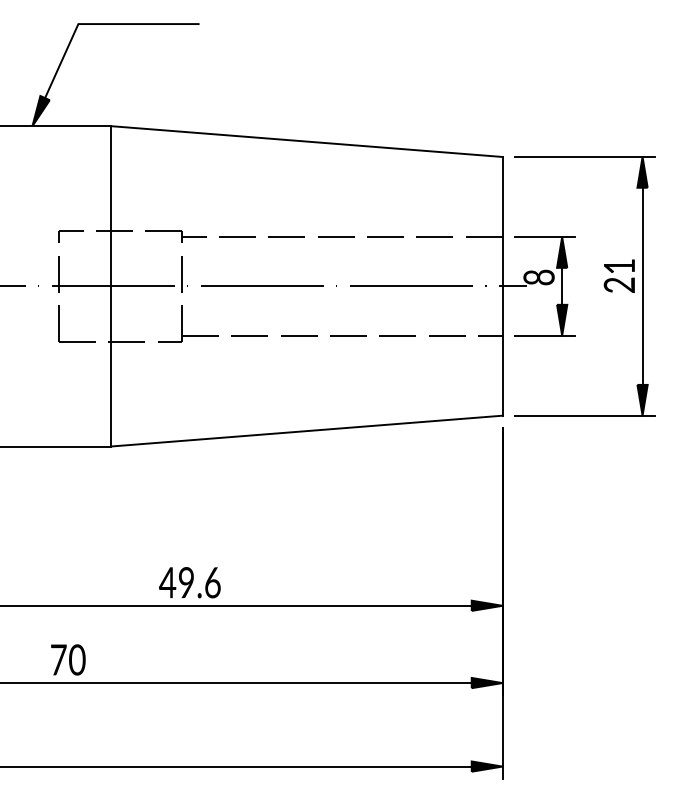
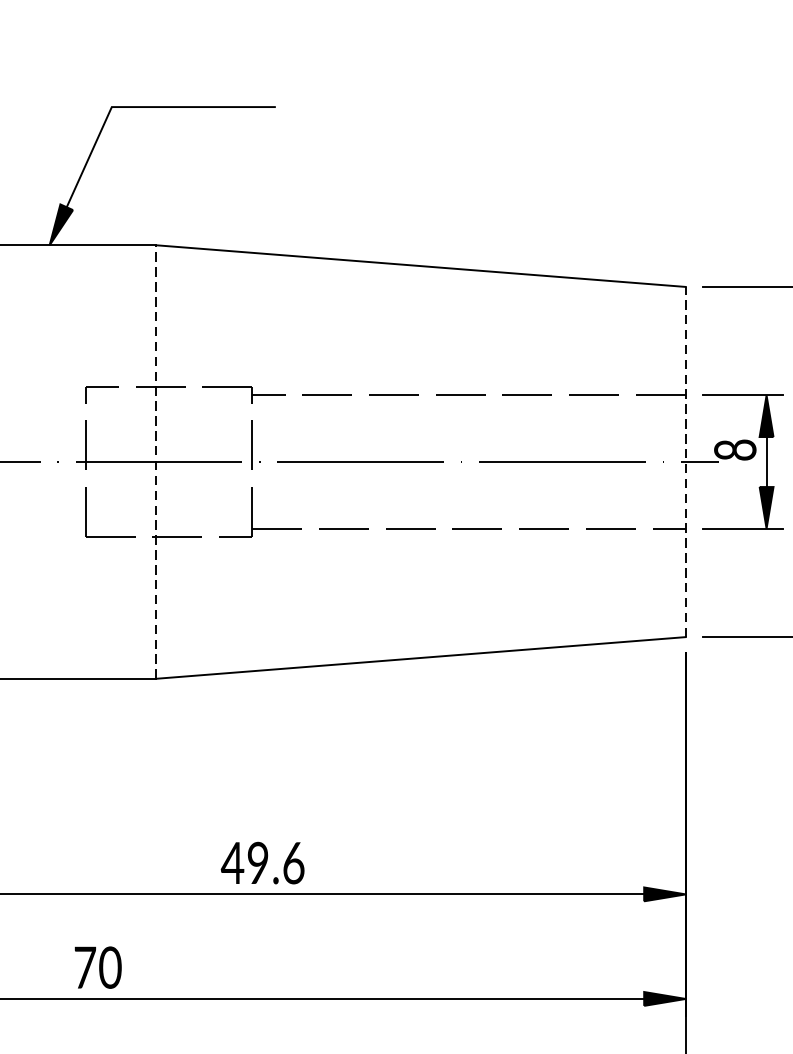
line: (111, 285) -> (156, 460), solid -> dashed
line: (502, 285) -> (685, 460), solid -> dashed

